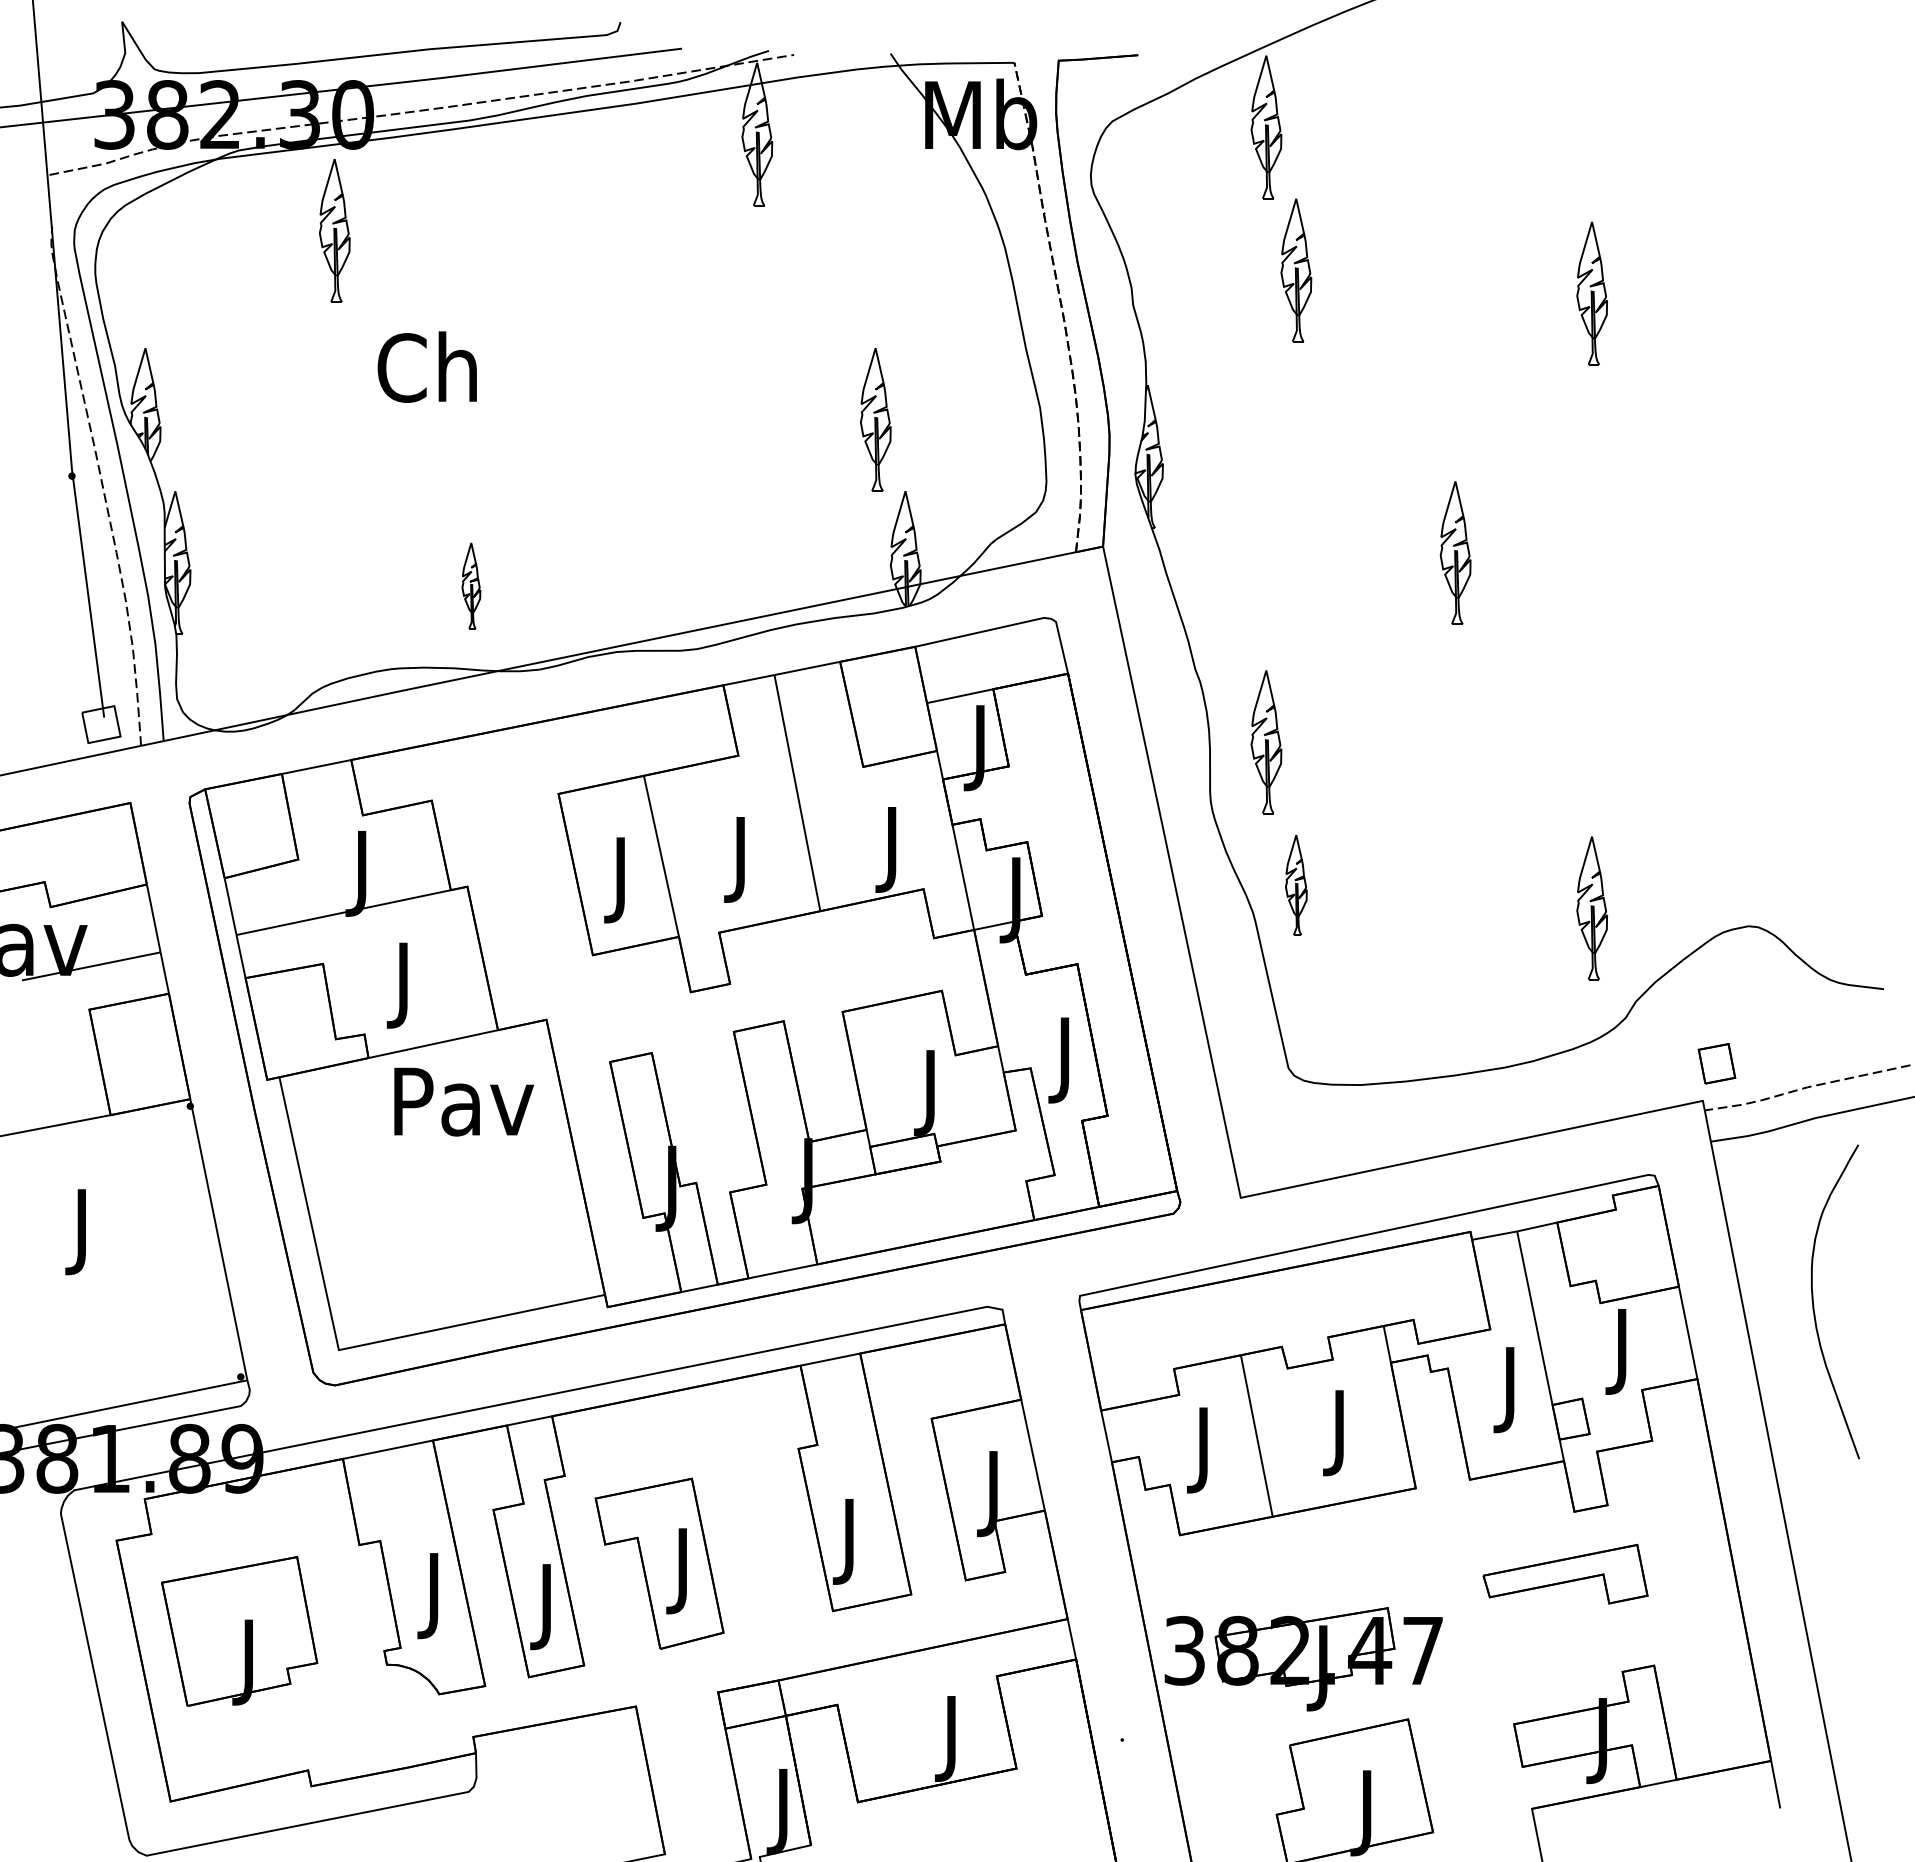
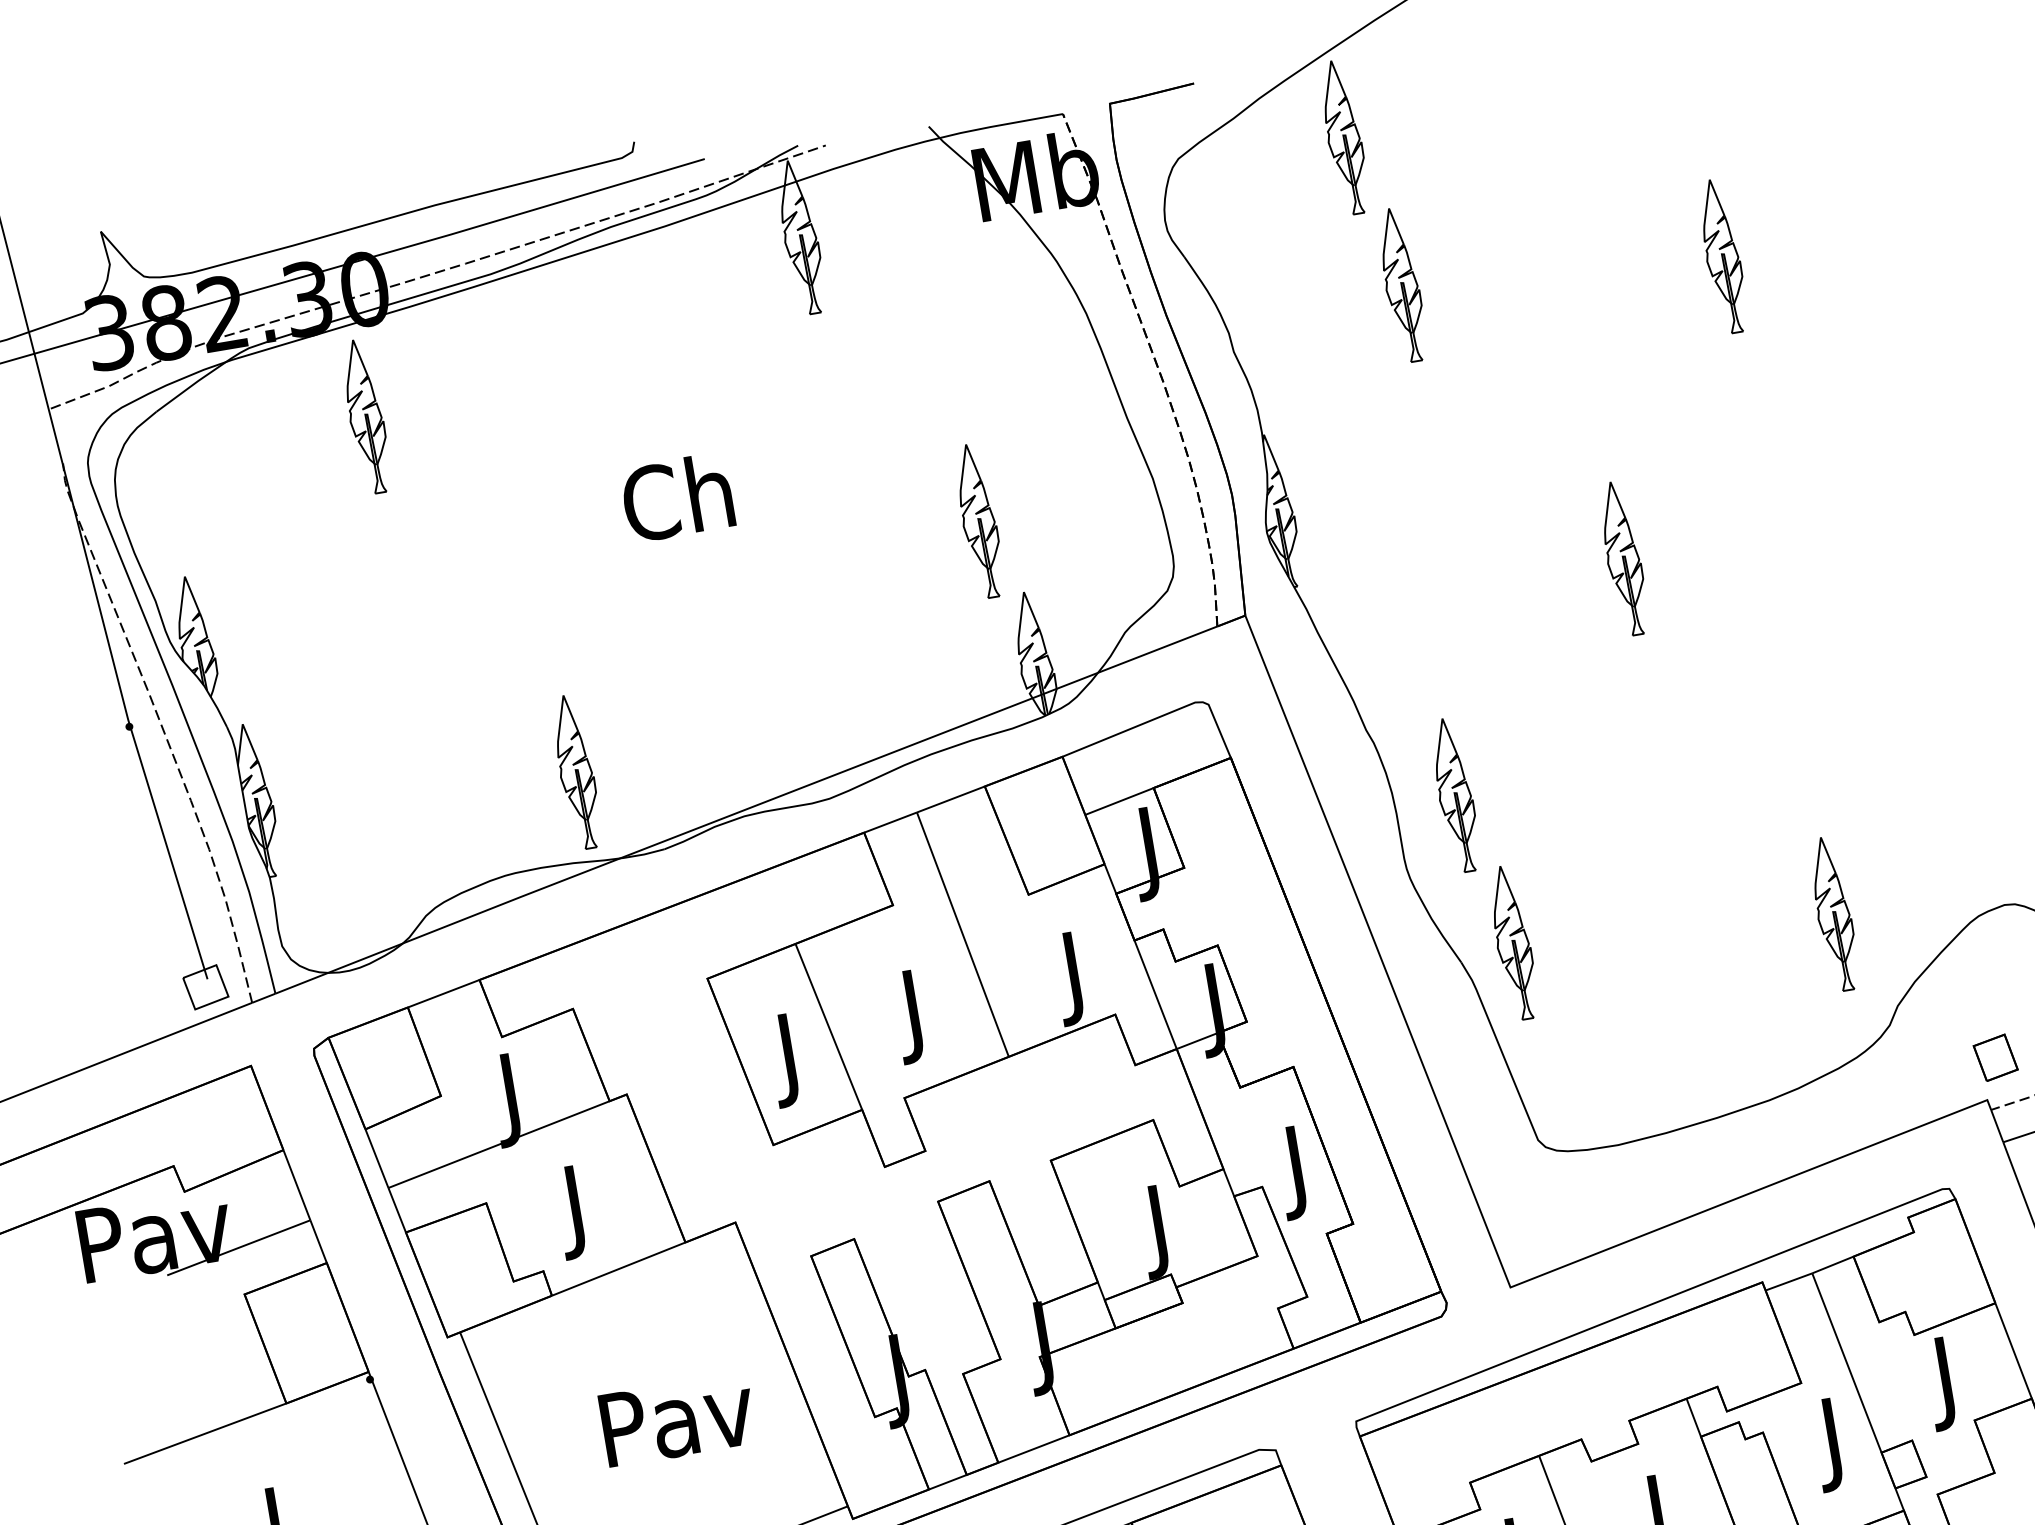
text: (426, 366) -> (676, 497), moved
part: (471, 585) -> (576, 771), size x1.67
part: (1296, 885) -> (1513, 943), size x1.43
text: (463, 1101) -> (677, 1419), moved

